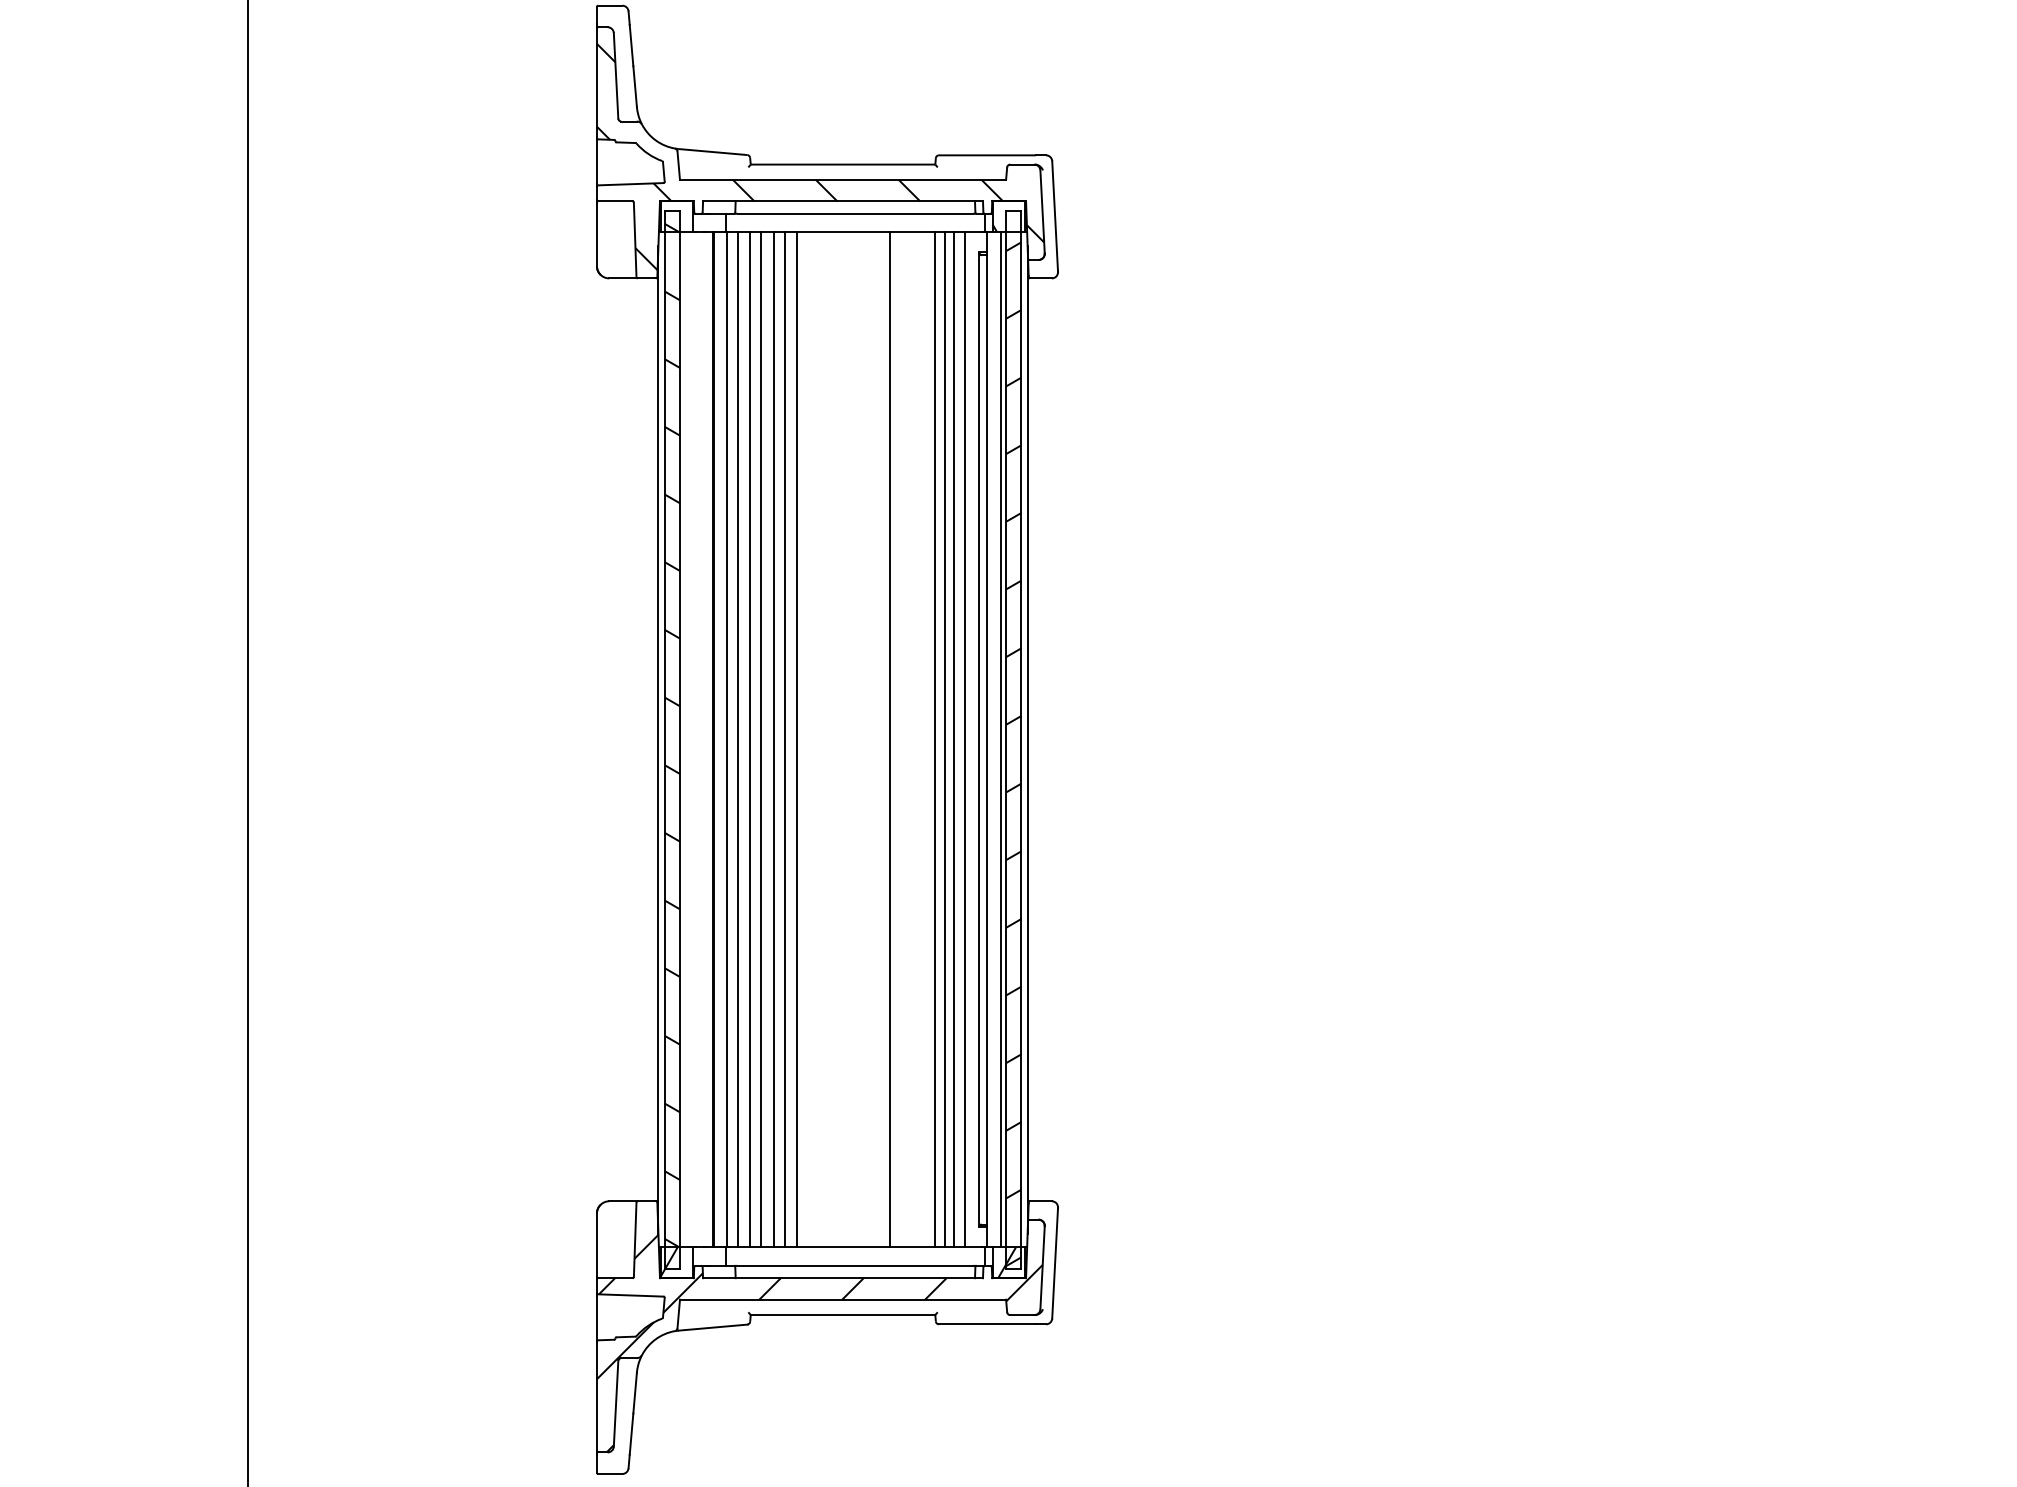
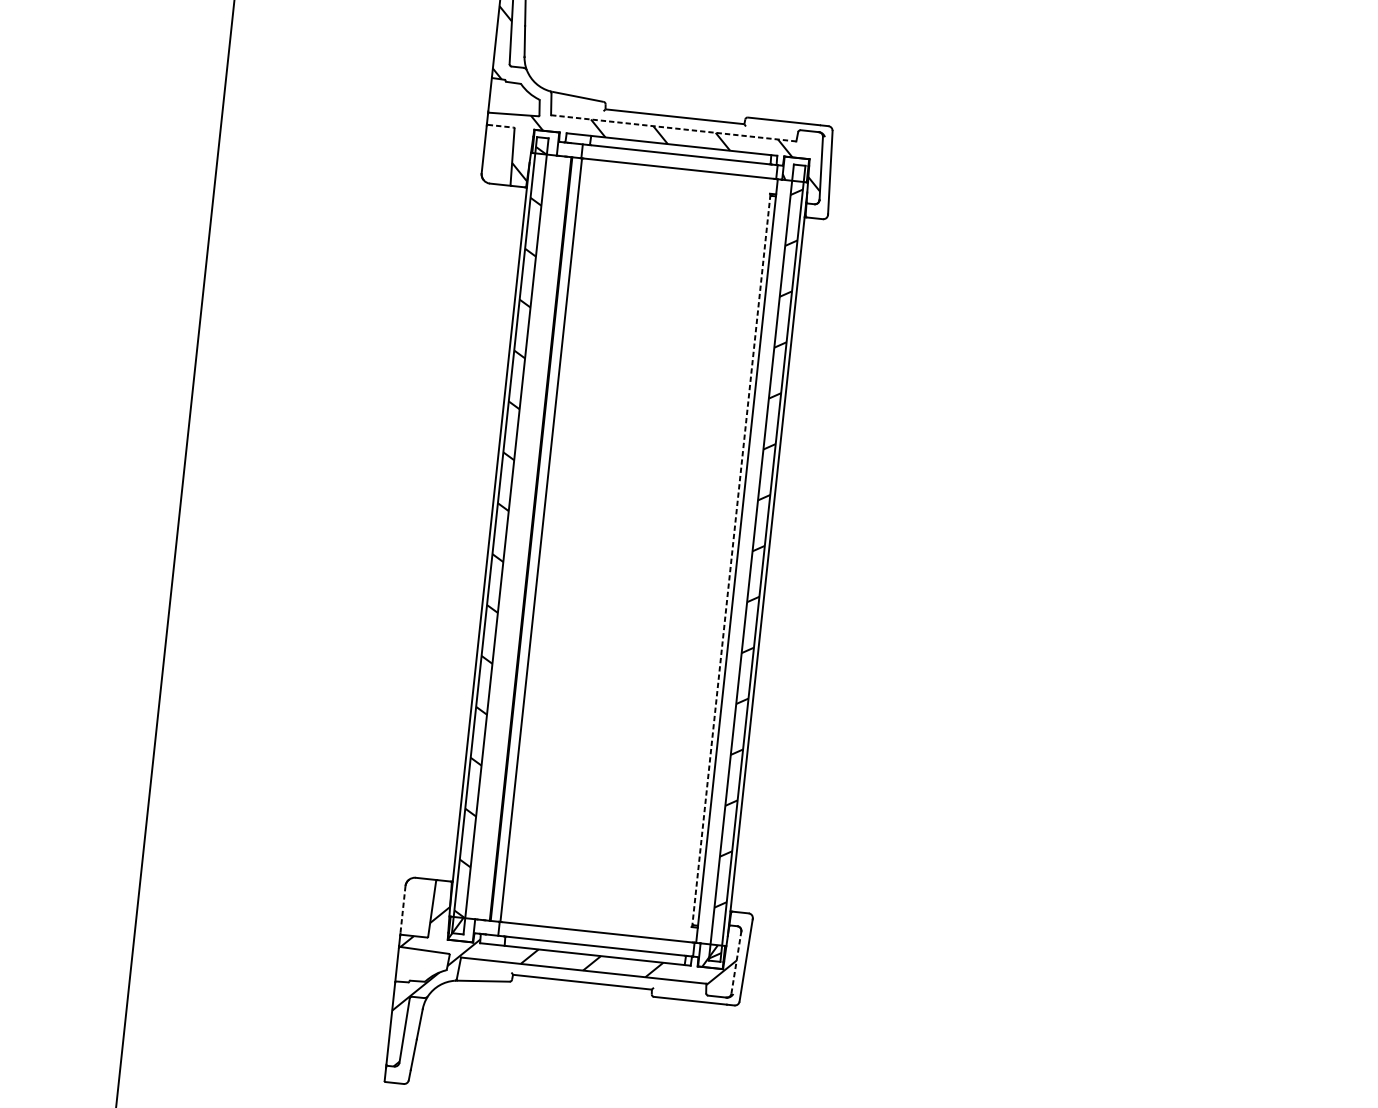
line: (842, 179) -> (673, 127), solid -> dashed
line: (615, 201) -> (500, 126), solid -> dashed
line: (737, 739) -> (549, 540), removed
line: (750, 739) -> (559, 541), removed
line: (761, 739) -> (567, 542), removed
line: (773, 739) -> (576, 543), removed
line: (784, 739) -> (584, 544), removed
line: (796, 739) -> (593, 545), removed
line: (890, 739) -> (664, 553), removed
line: (935, 739) -> (698, 556), removed
line: (944, 739) -> (705, 557), removed
line: (954, 739) -> (712, 558), removed
line: (965, 739) -> (720, 559), removed
line: (1001, 739) -> (747, 561), removed
line: (979, 740) -> (731, 560), solid -> dashed
line: (596, 1245) -> (402, 910), solid -> dashed
line: (1042, 1267) -> (736, 962), solid -> dashed

